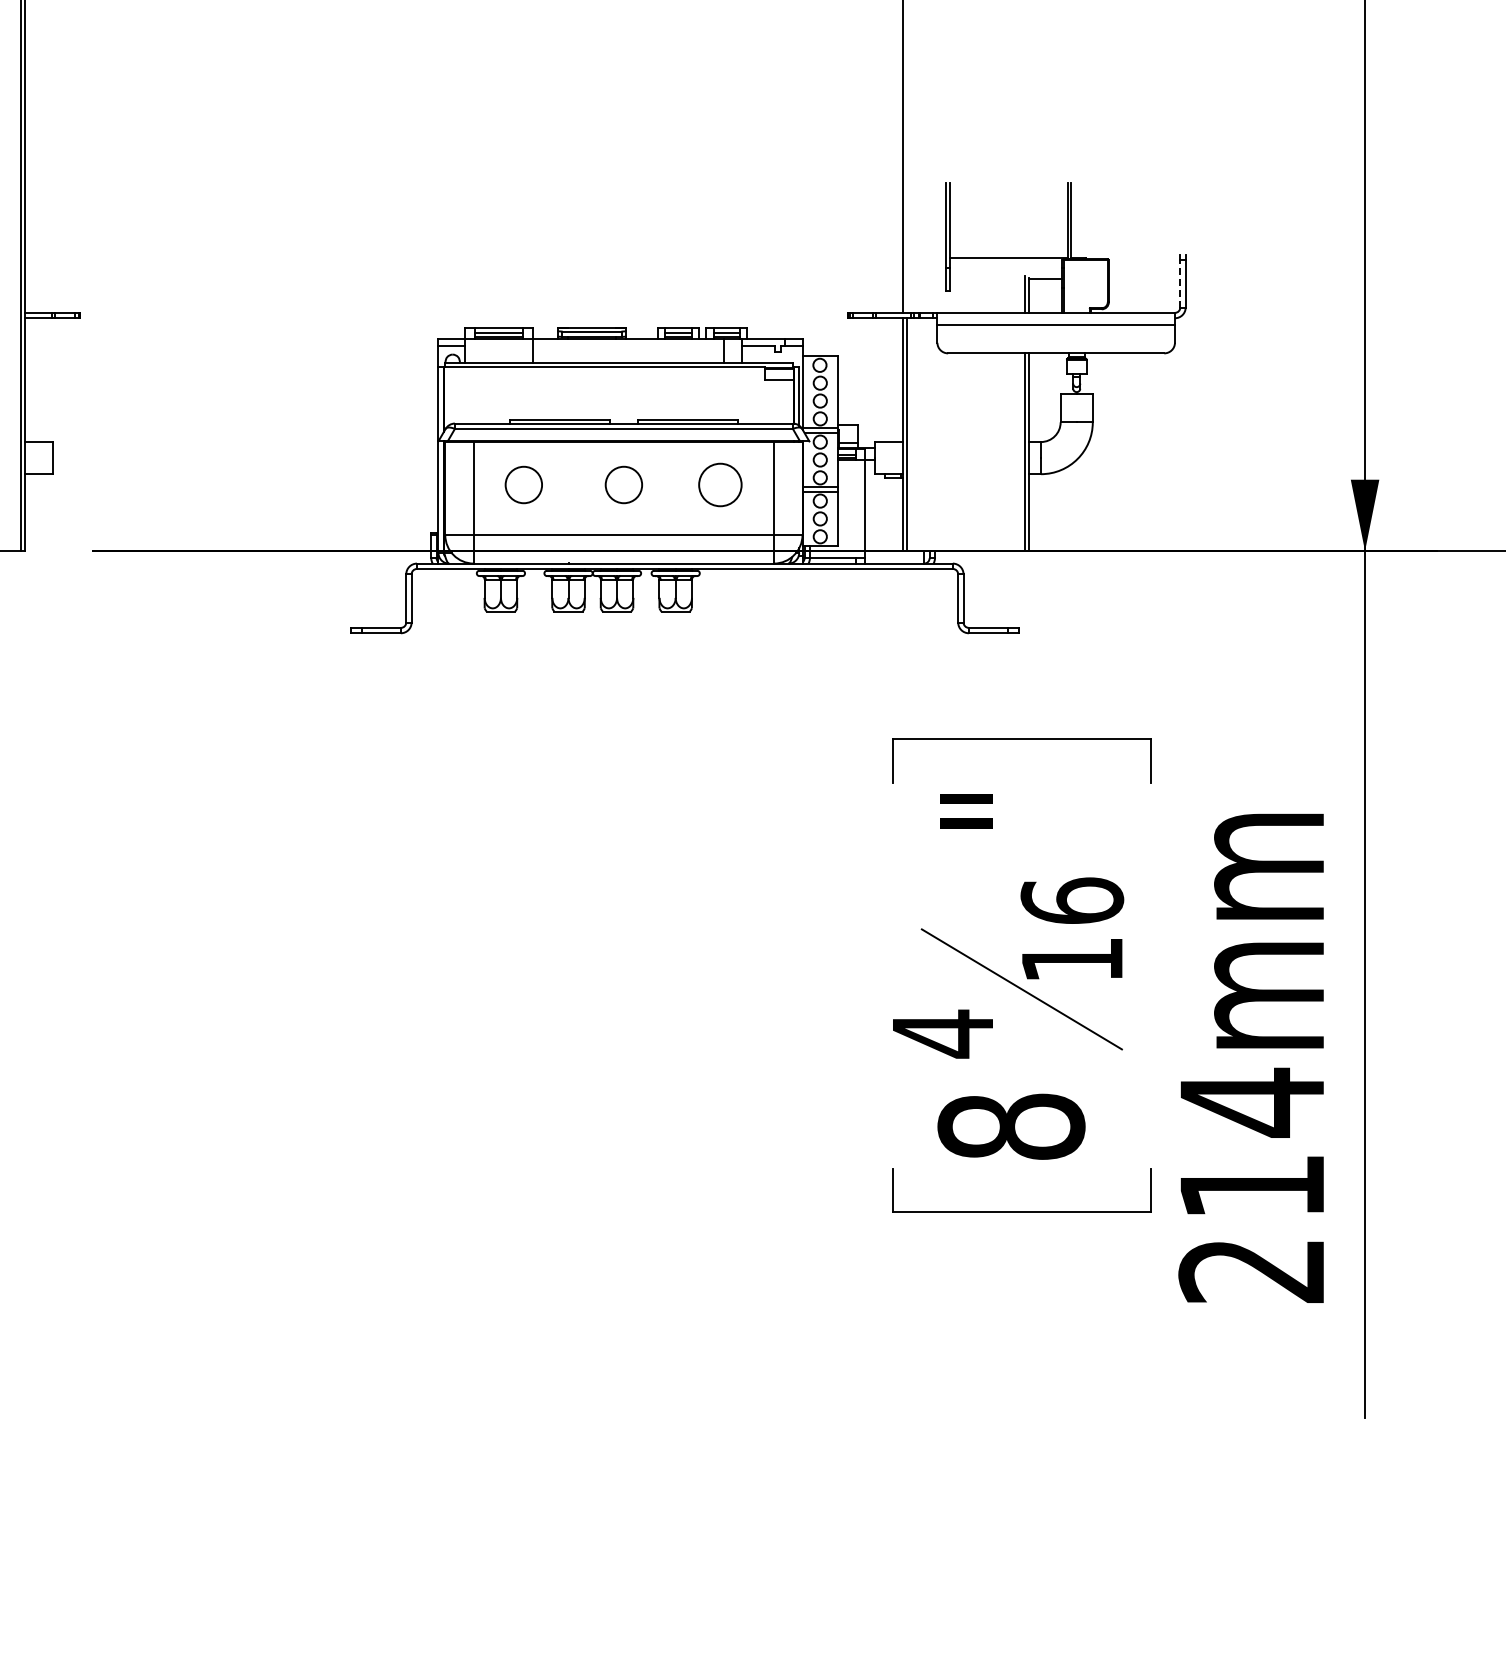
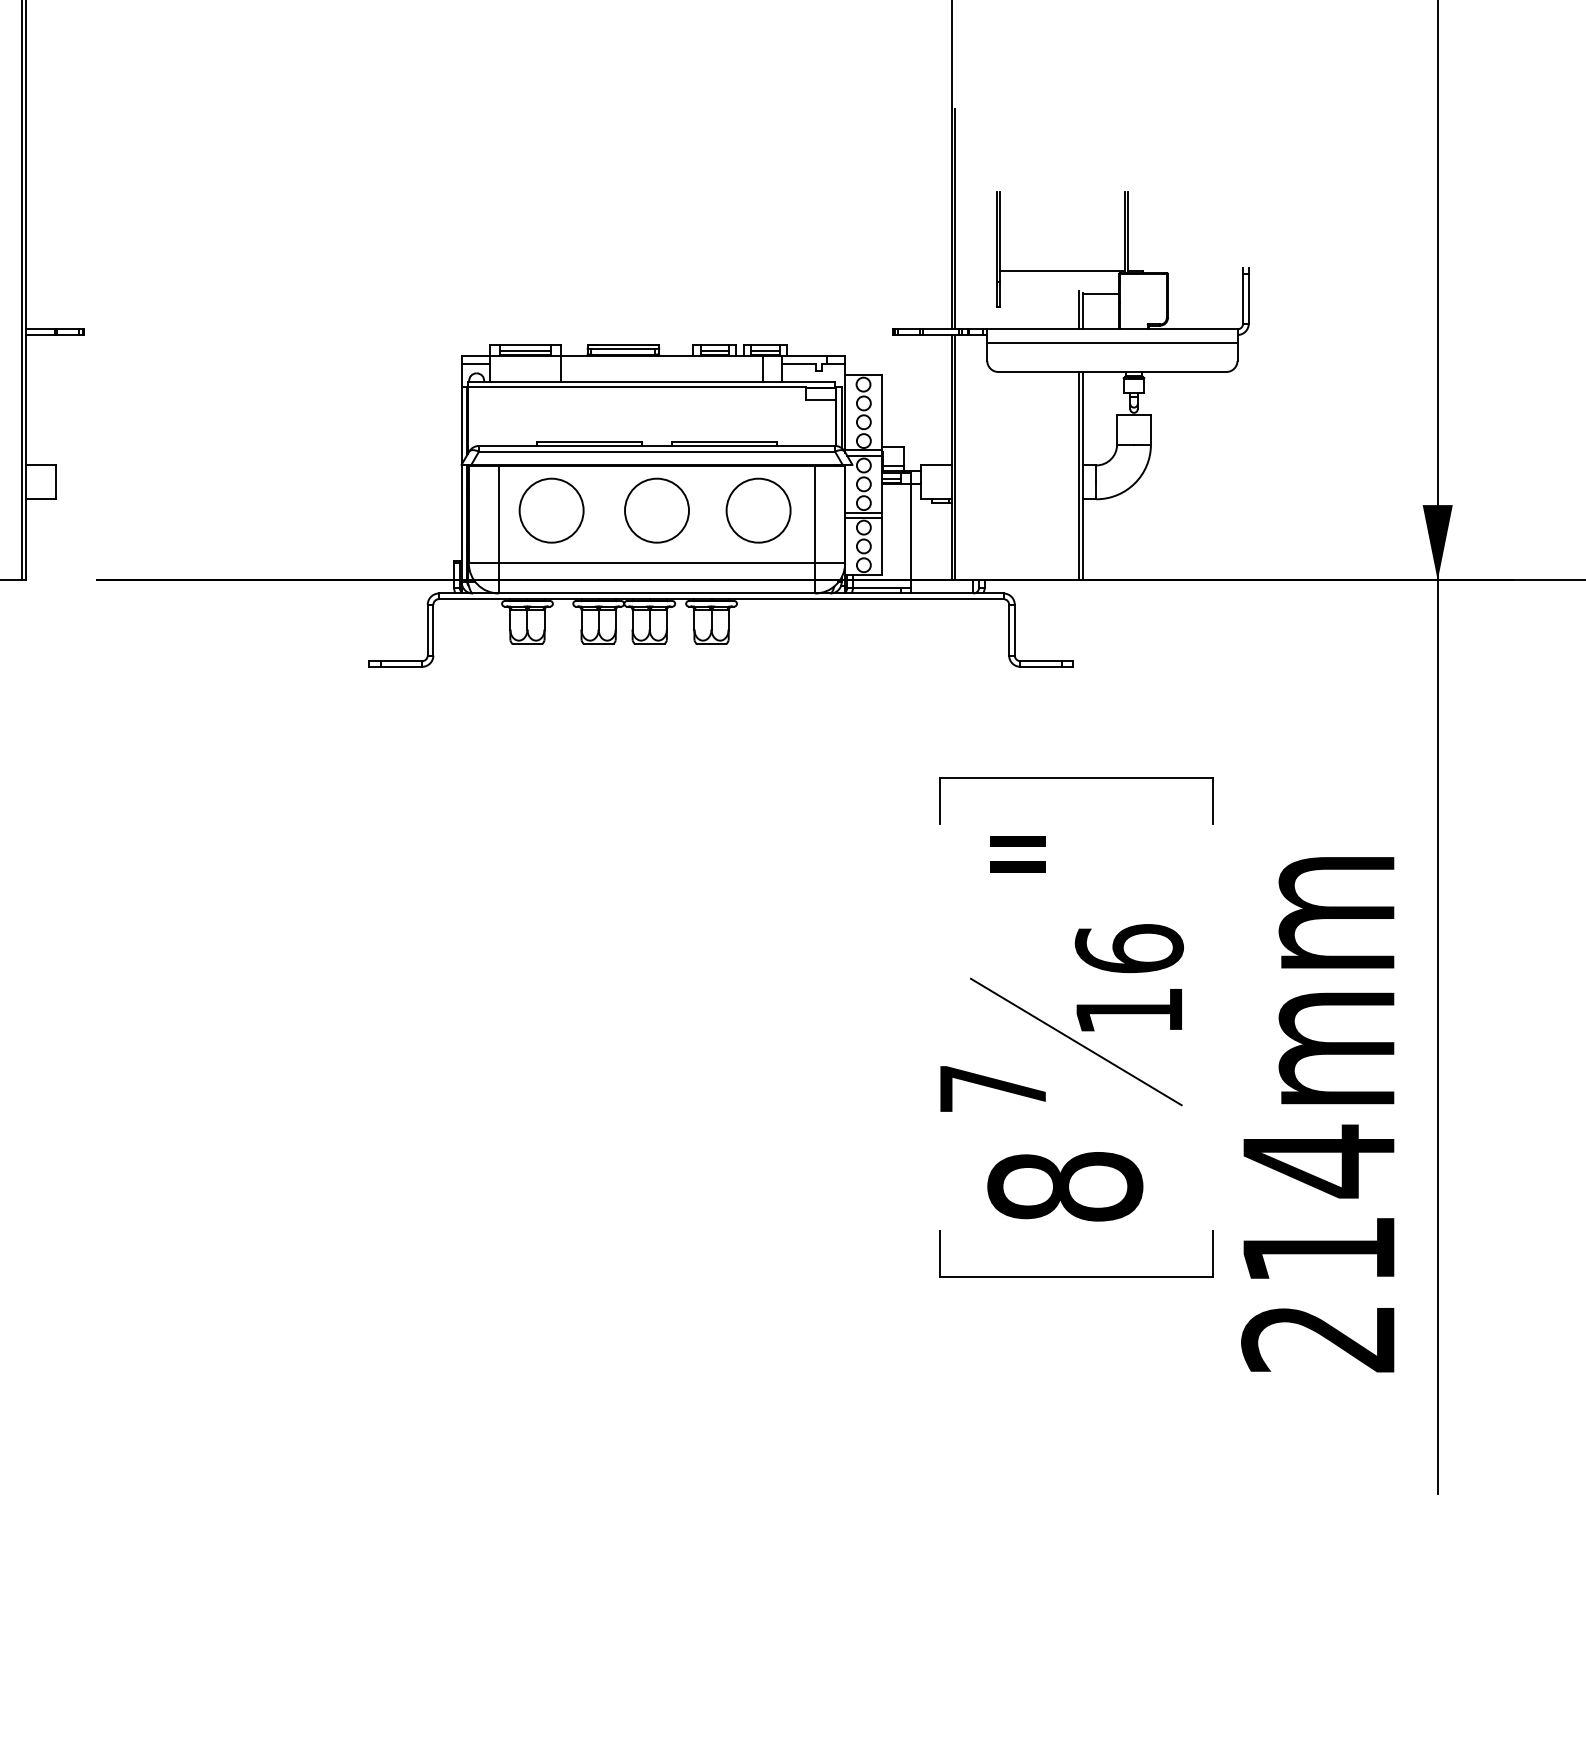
line: (907, 208) -> (955, 219), added
line: (1180, 283) -> (1243, 298), dashed -> solid
circle: (523, 484) -> (551, 510), size x1.67
circle: (623, 484) -> (656, 510), size x1.67
circle: (720, 484) -> (758, 510), size x1.43
text: (942, 1033) -> (992, 1088), 4 -> 7

